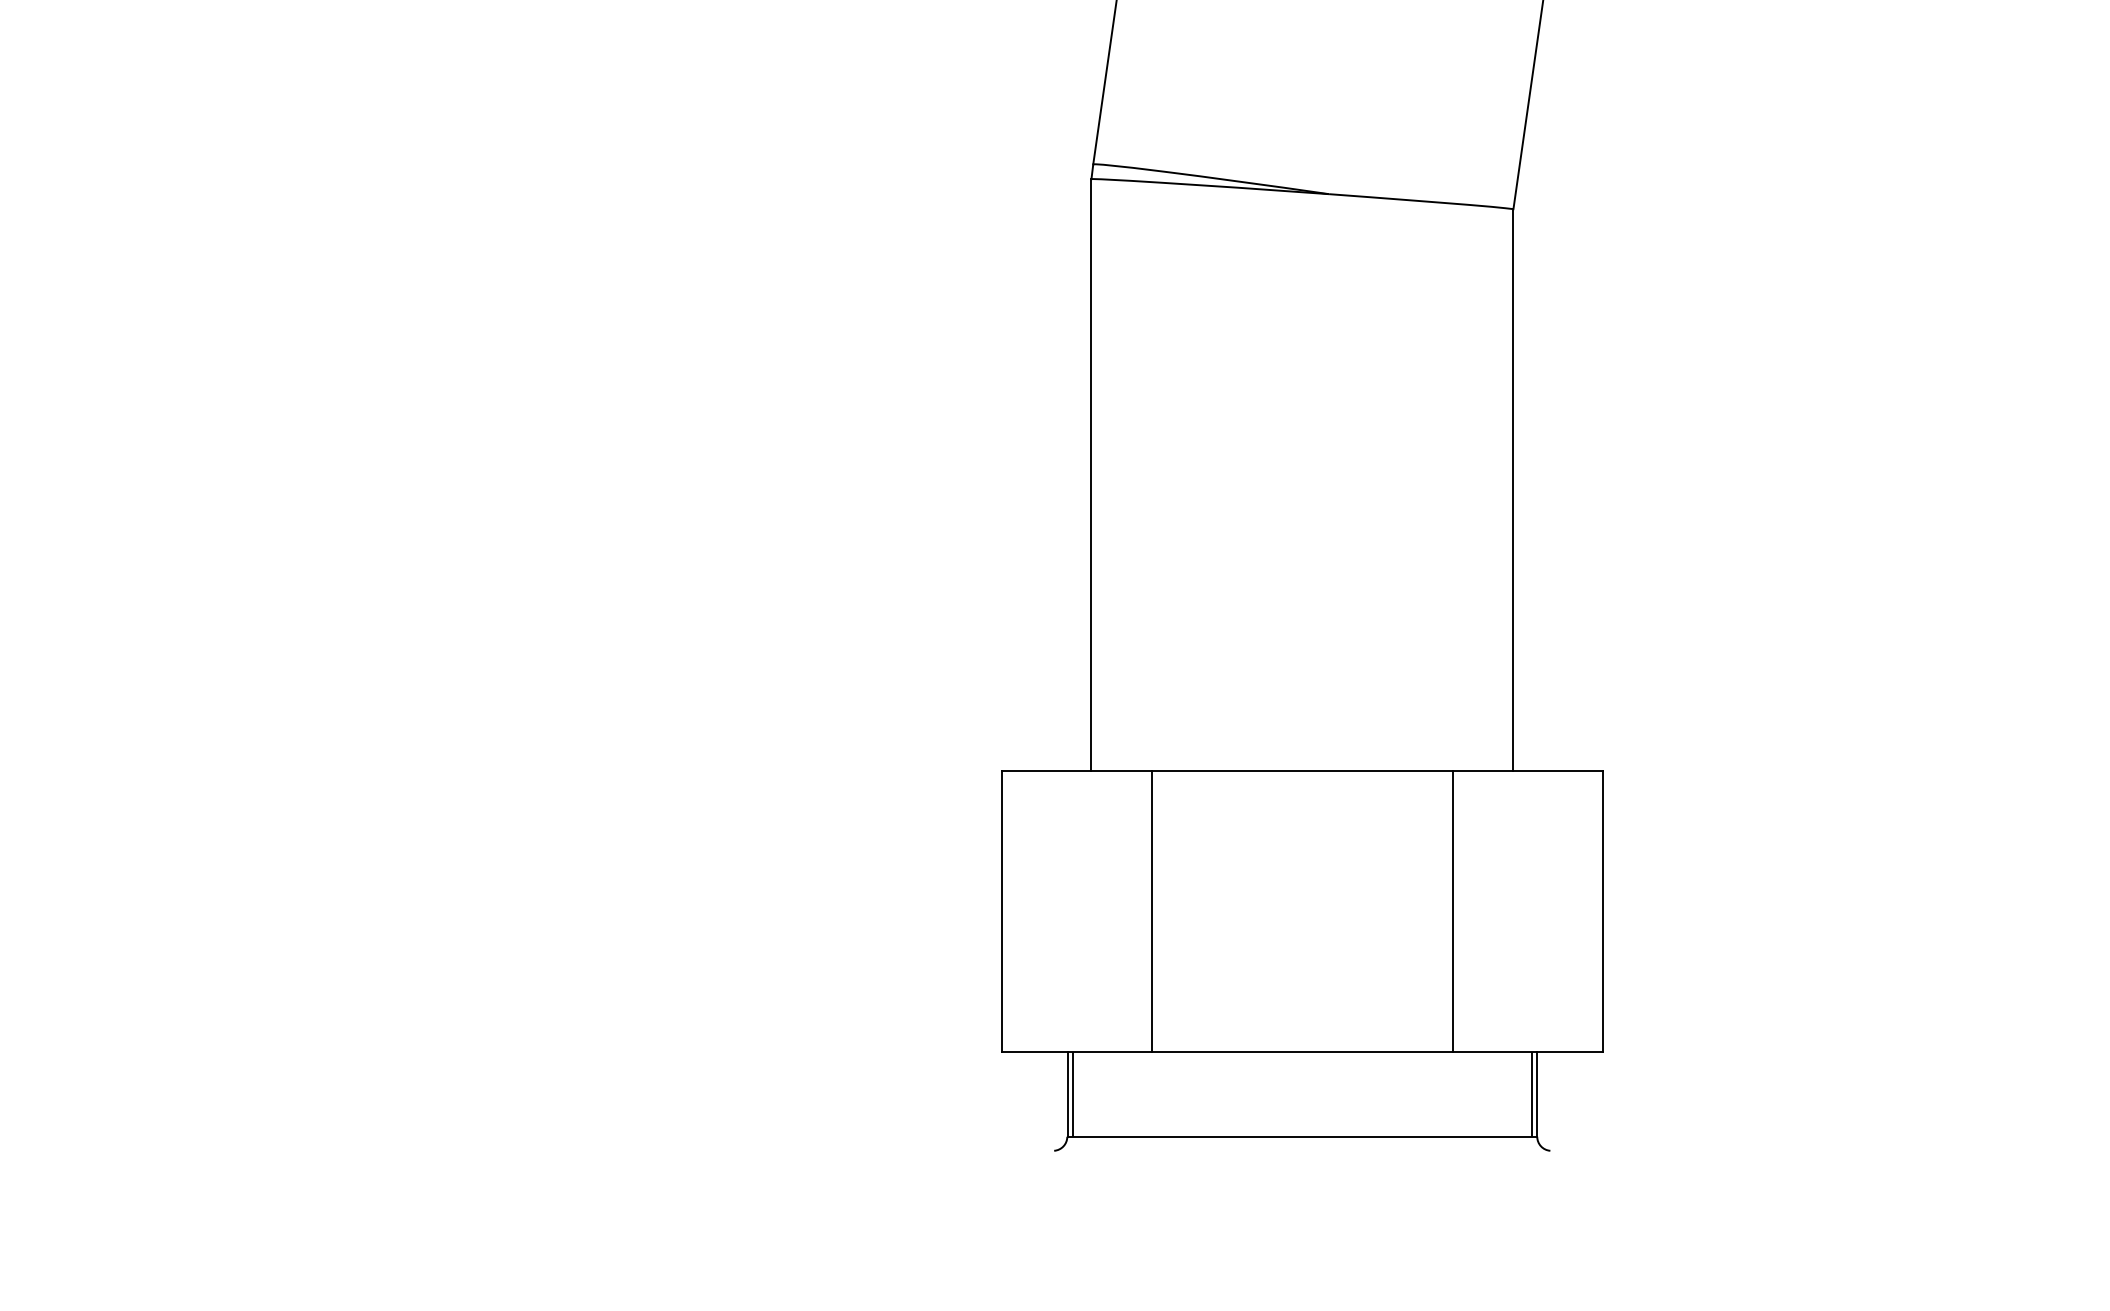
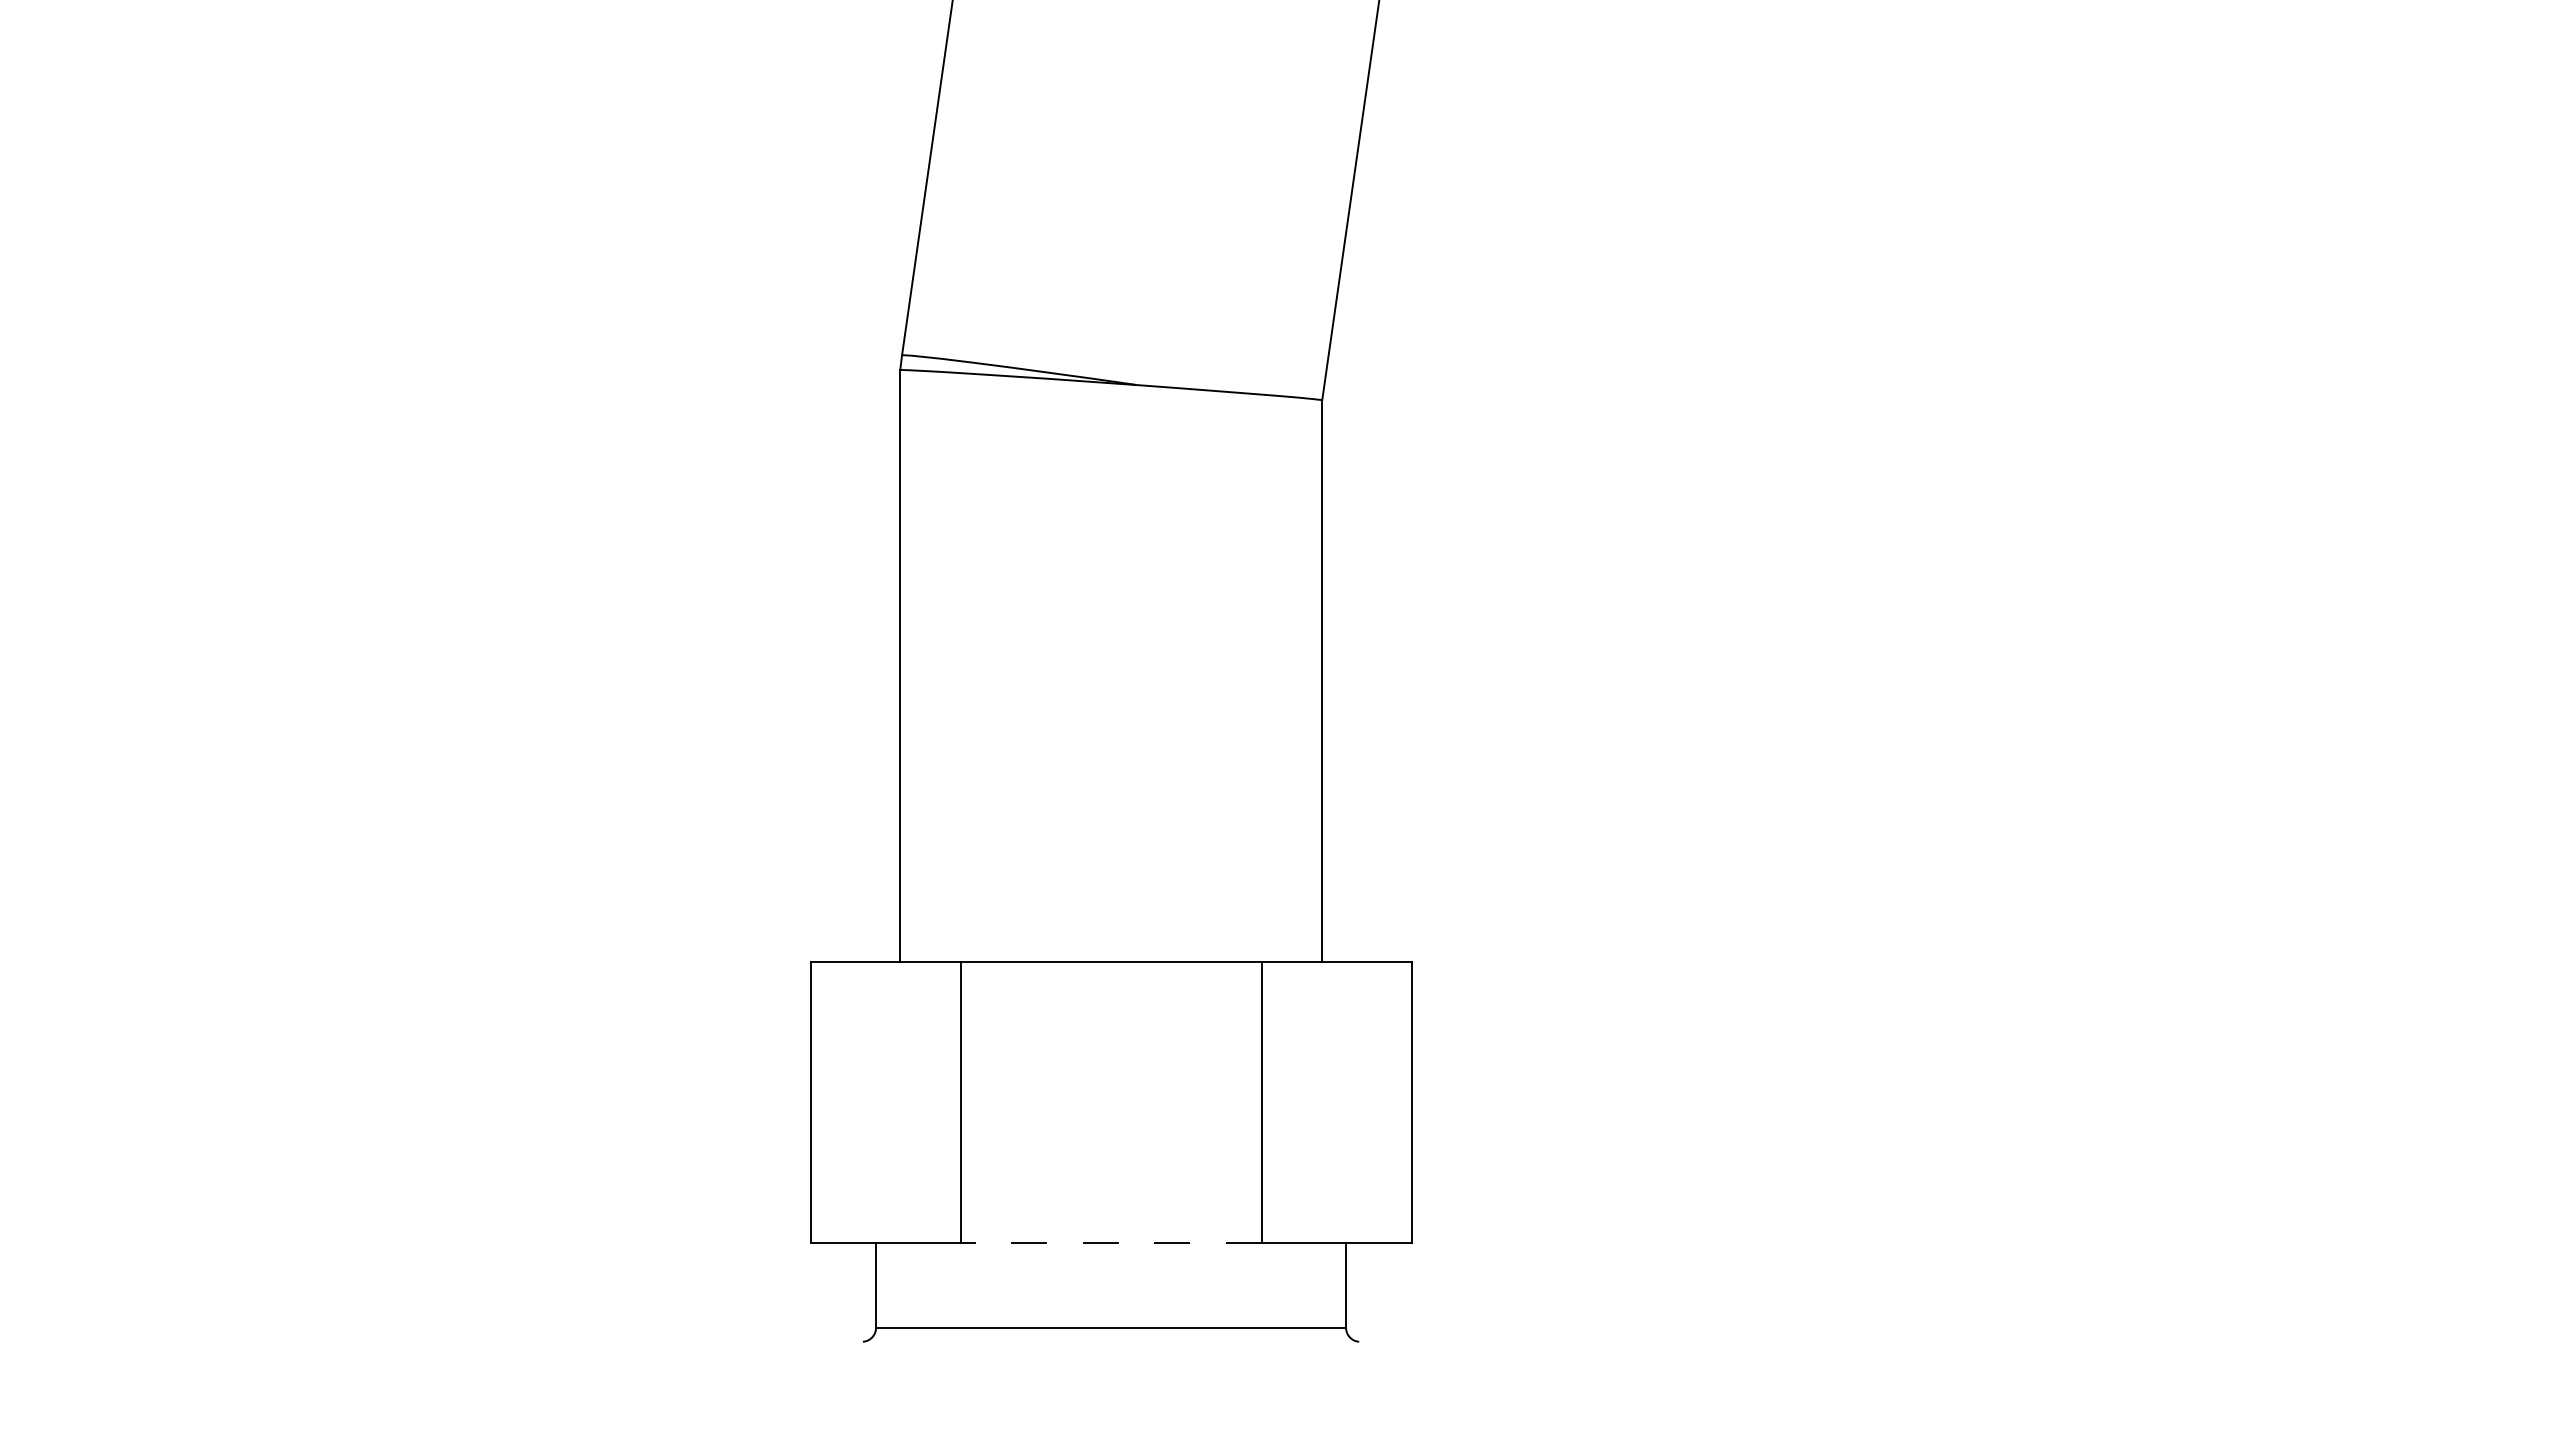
line: (1301, 1052) -> (1110, 1243), solid -> dashed
line: (1073, 1094) -> (882, 1285), removed
line: (1531, 1094) -> (1340, 1285), removed

